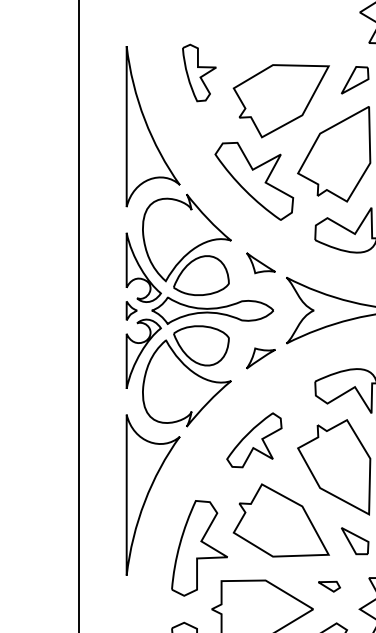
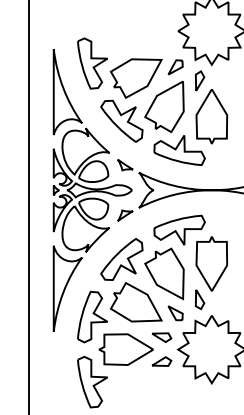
part: (199, 72) -> (92, 63), size x1.67
part: (253, 440) -> (121, 259), size x1.43
part: (328, 586) -> (161, 337), size x1.67

